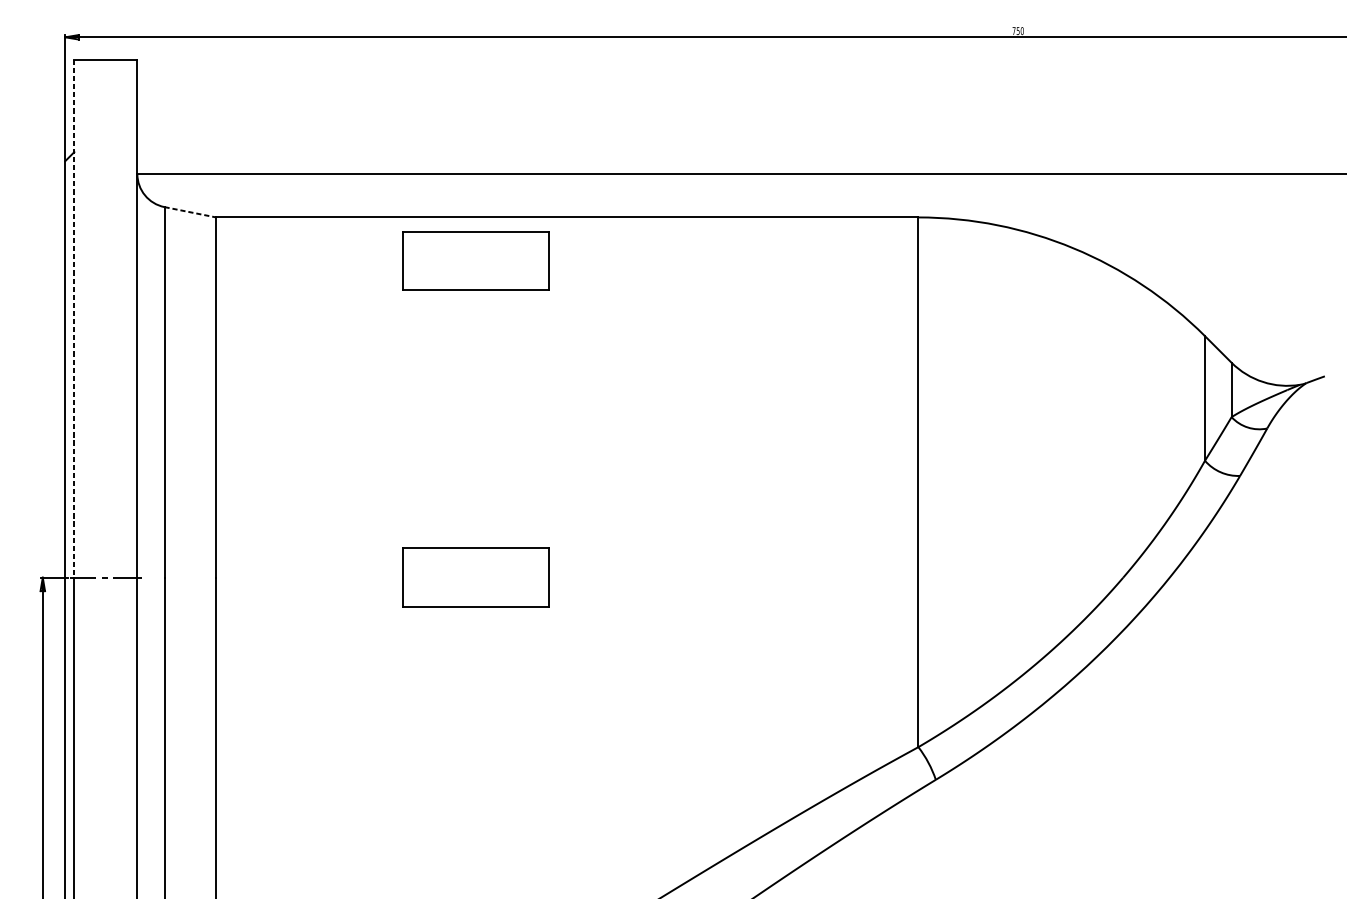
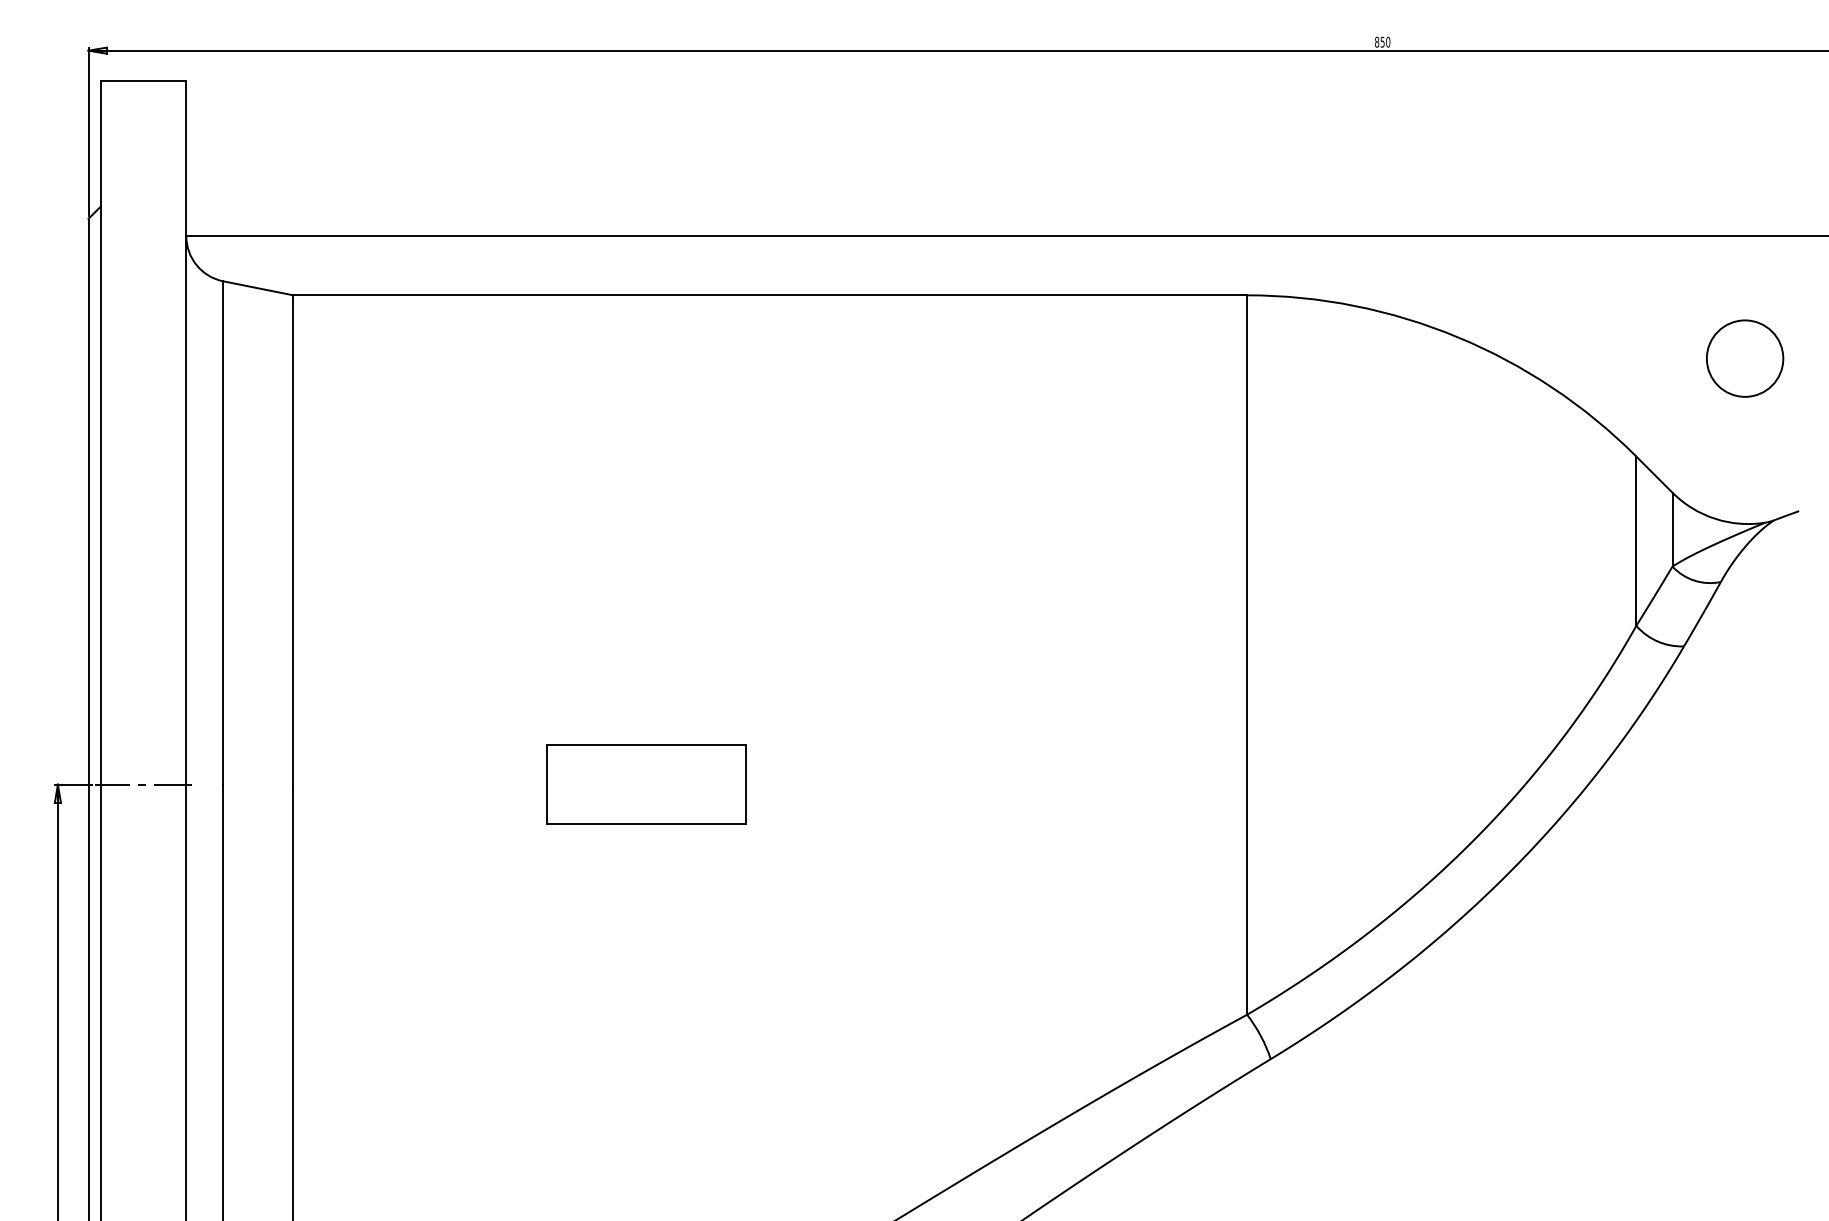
text: (1014, 30) -> (1377, 41), 750 -> 850
line: (190, 212) -> (258, 288), dashed -> solid
part: (476, 261) -> (646, 354), removed
circle: (1285, 263) -> (1745, 358), added
line: (74, 318) -> (100, 432), dashed -> solid

